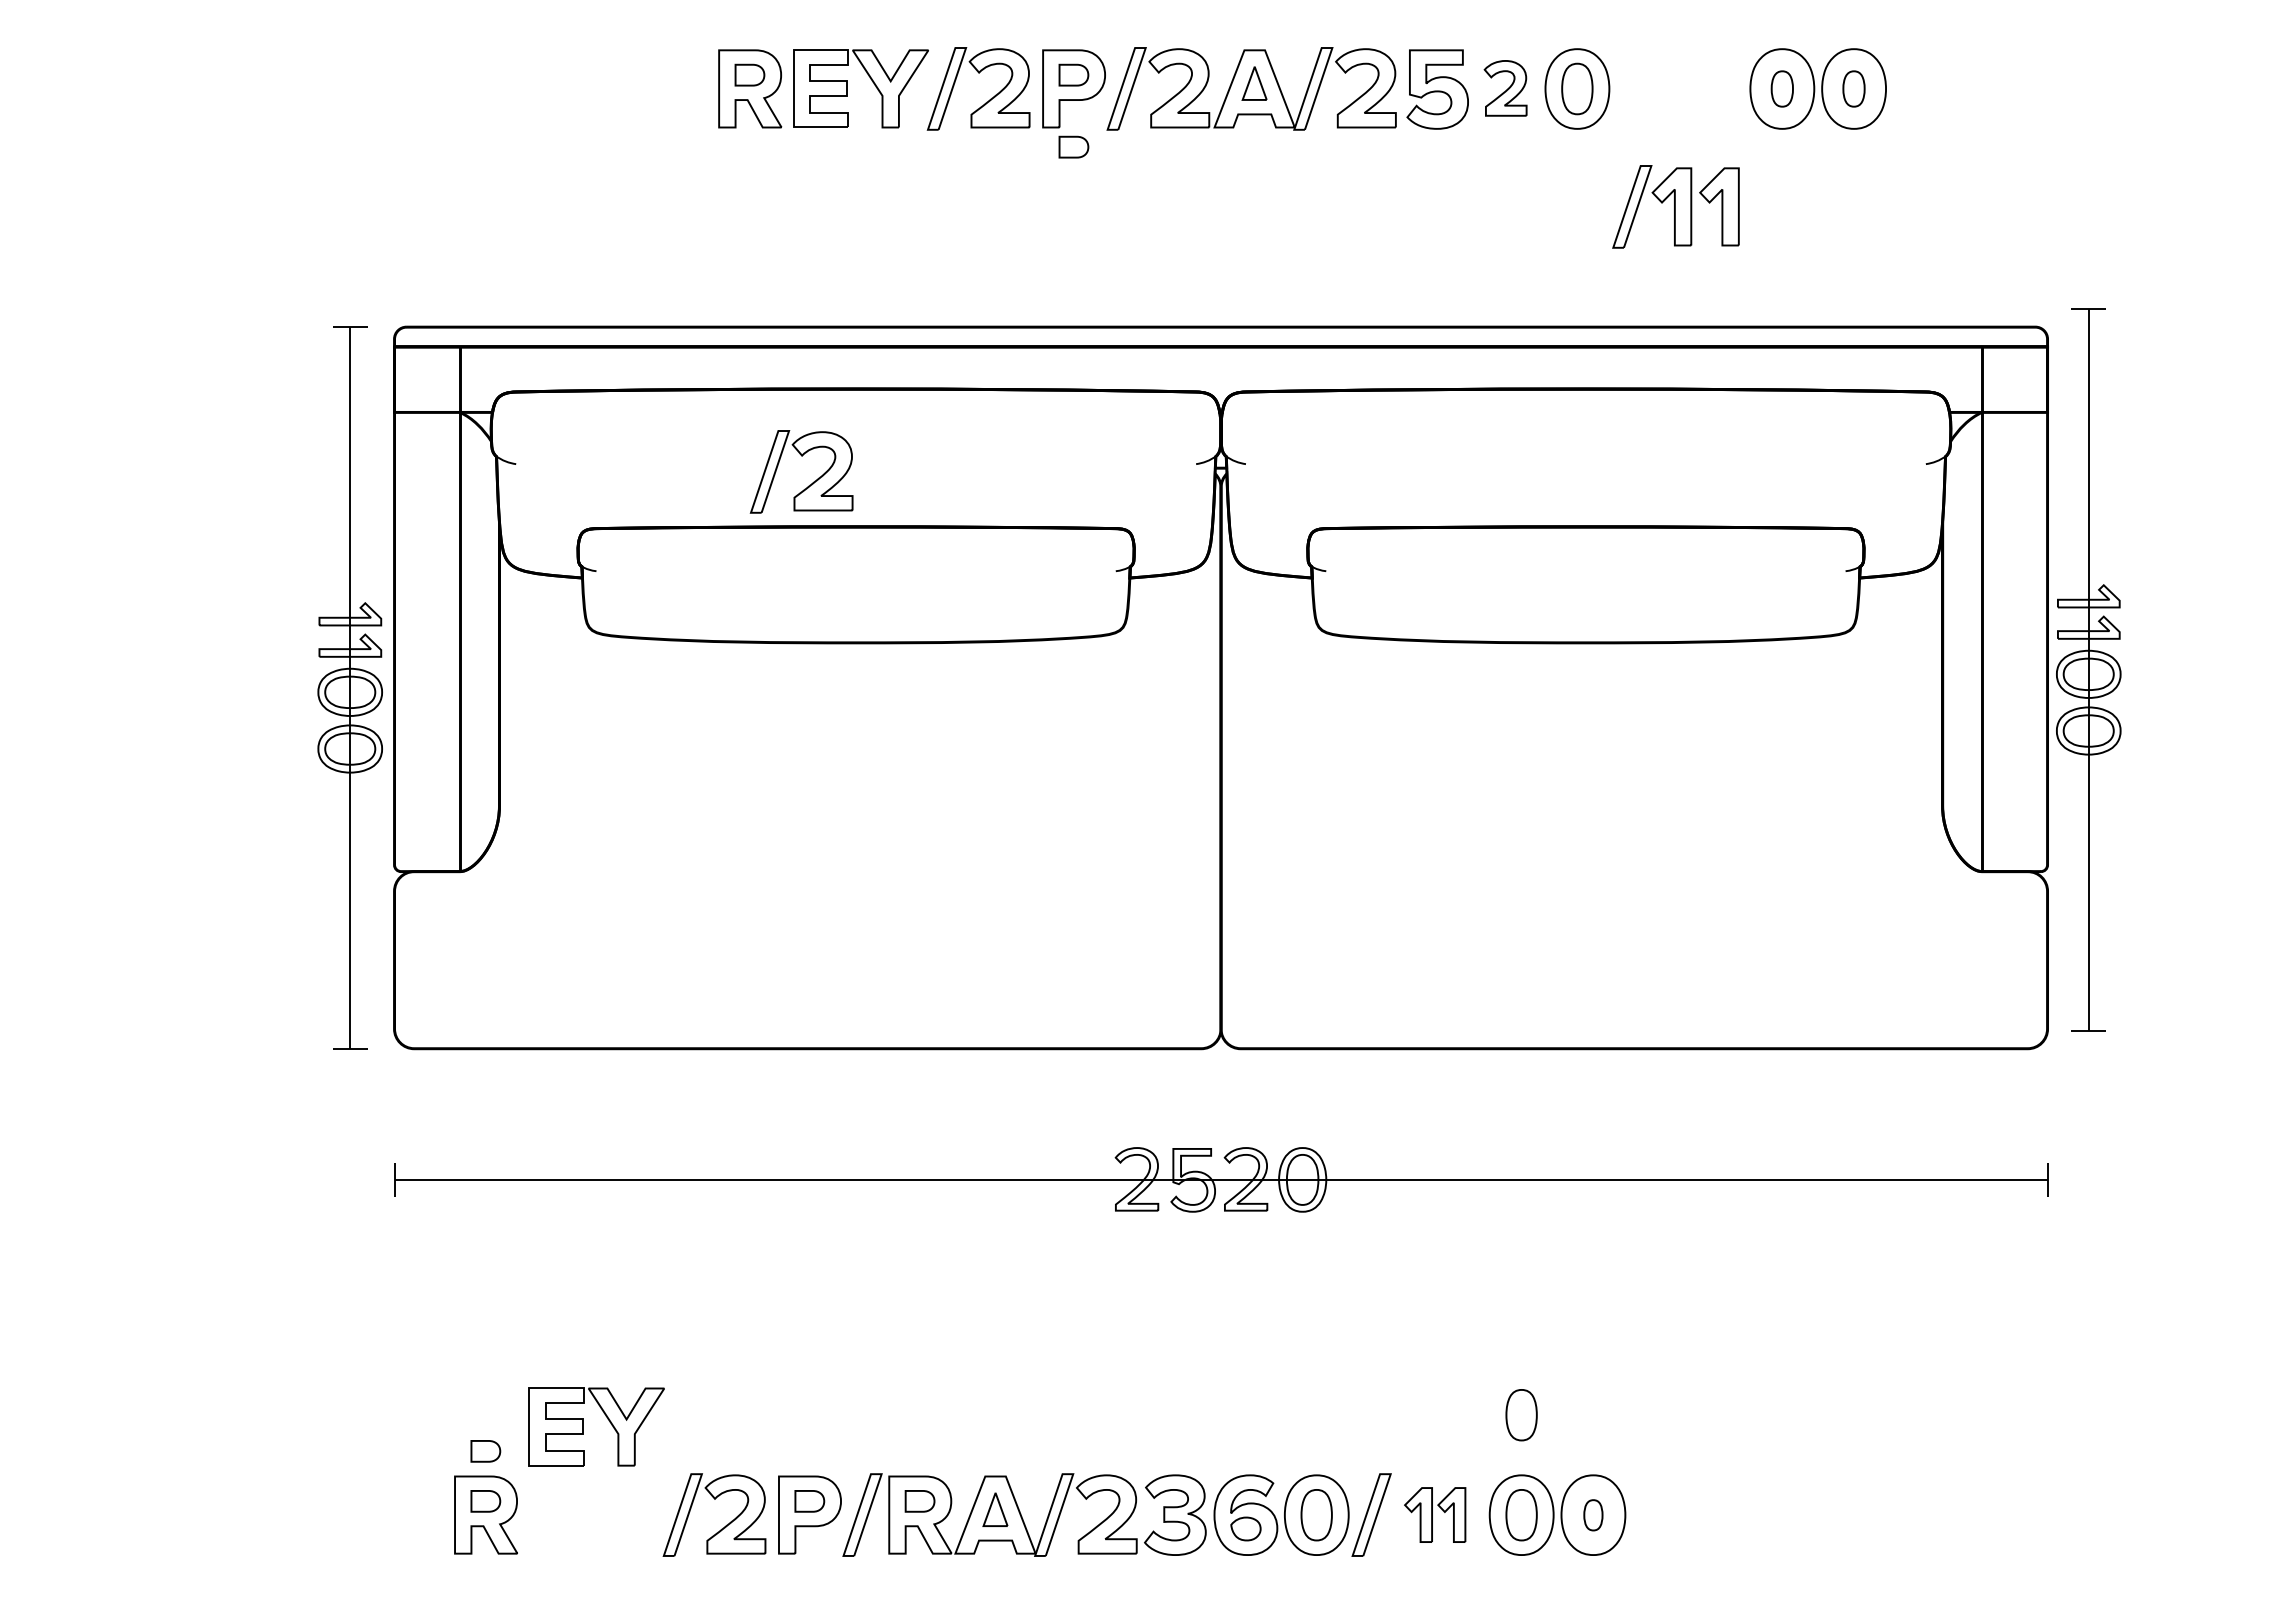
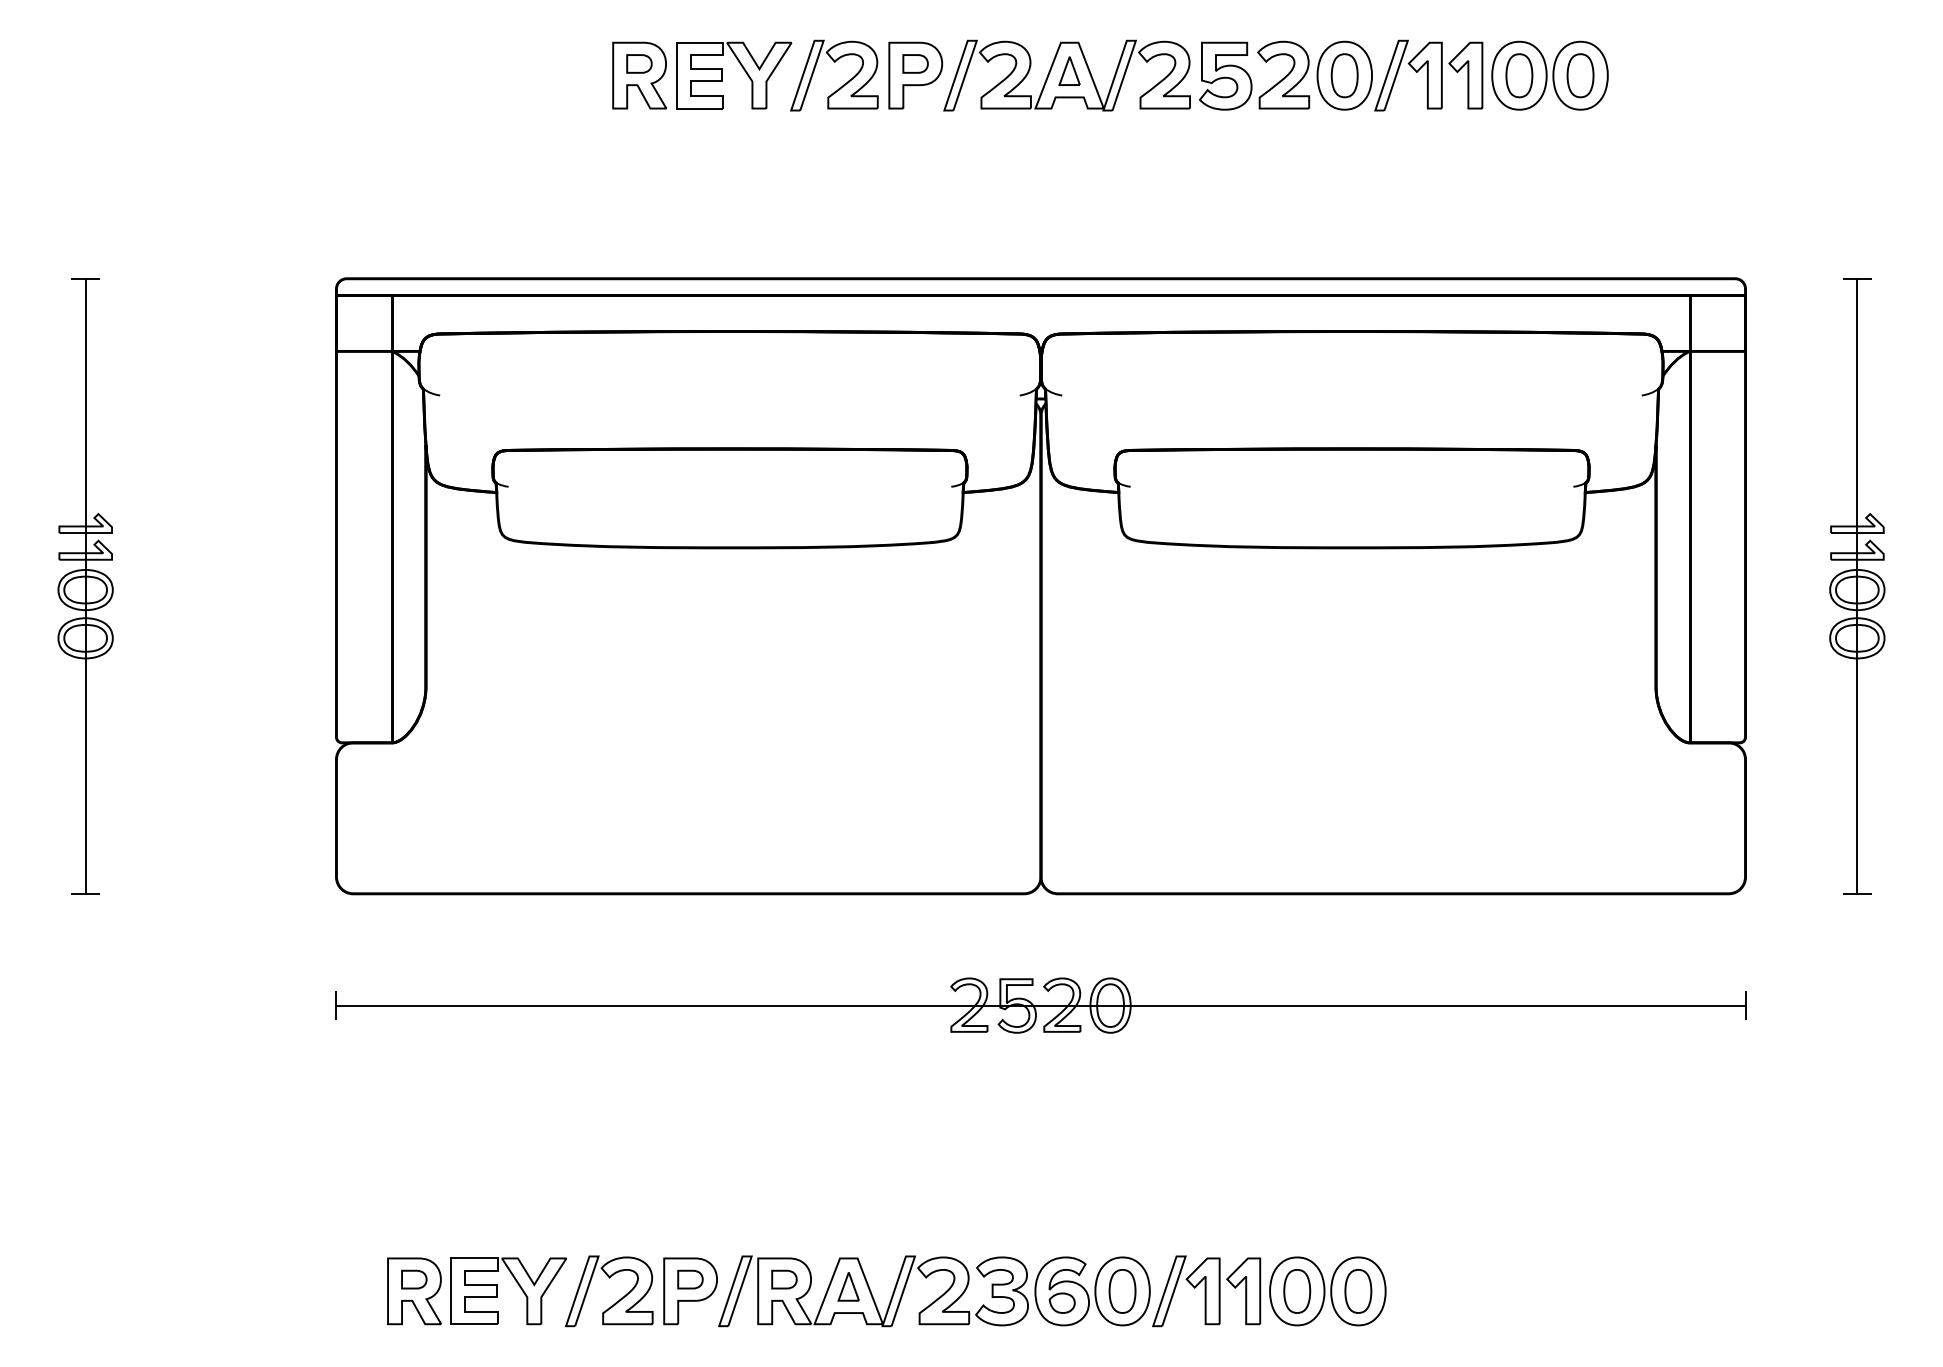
part: (1505, 88) -> (1283, 75), size x1.43
part: (1782, 88) -> (1519, 75), size x1.43
part: (1853, 88) -> (1580, 75), size x1.43
part: (1073, 146) -> (915, 124), removed
part: (1675, 206) -> (1428, 75), moved
part: (801, 456) -> (683, 388), removed
part: (2088, 669) -> (1857, 585), moved
part: (349, 687) -> (85, 585), moved
part: (1521, 1415) -> (1297, 1206), removed
part: (583, 1426) -> (497, 1290), moved
part: (485, 1451) -> (414, 1237), removed
part: (1435, 1514) -> (1223, 1290), size x1.43
part: (1593, 1515) -> (1358, 1291), size x1.67

